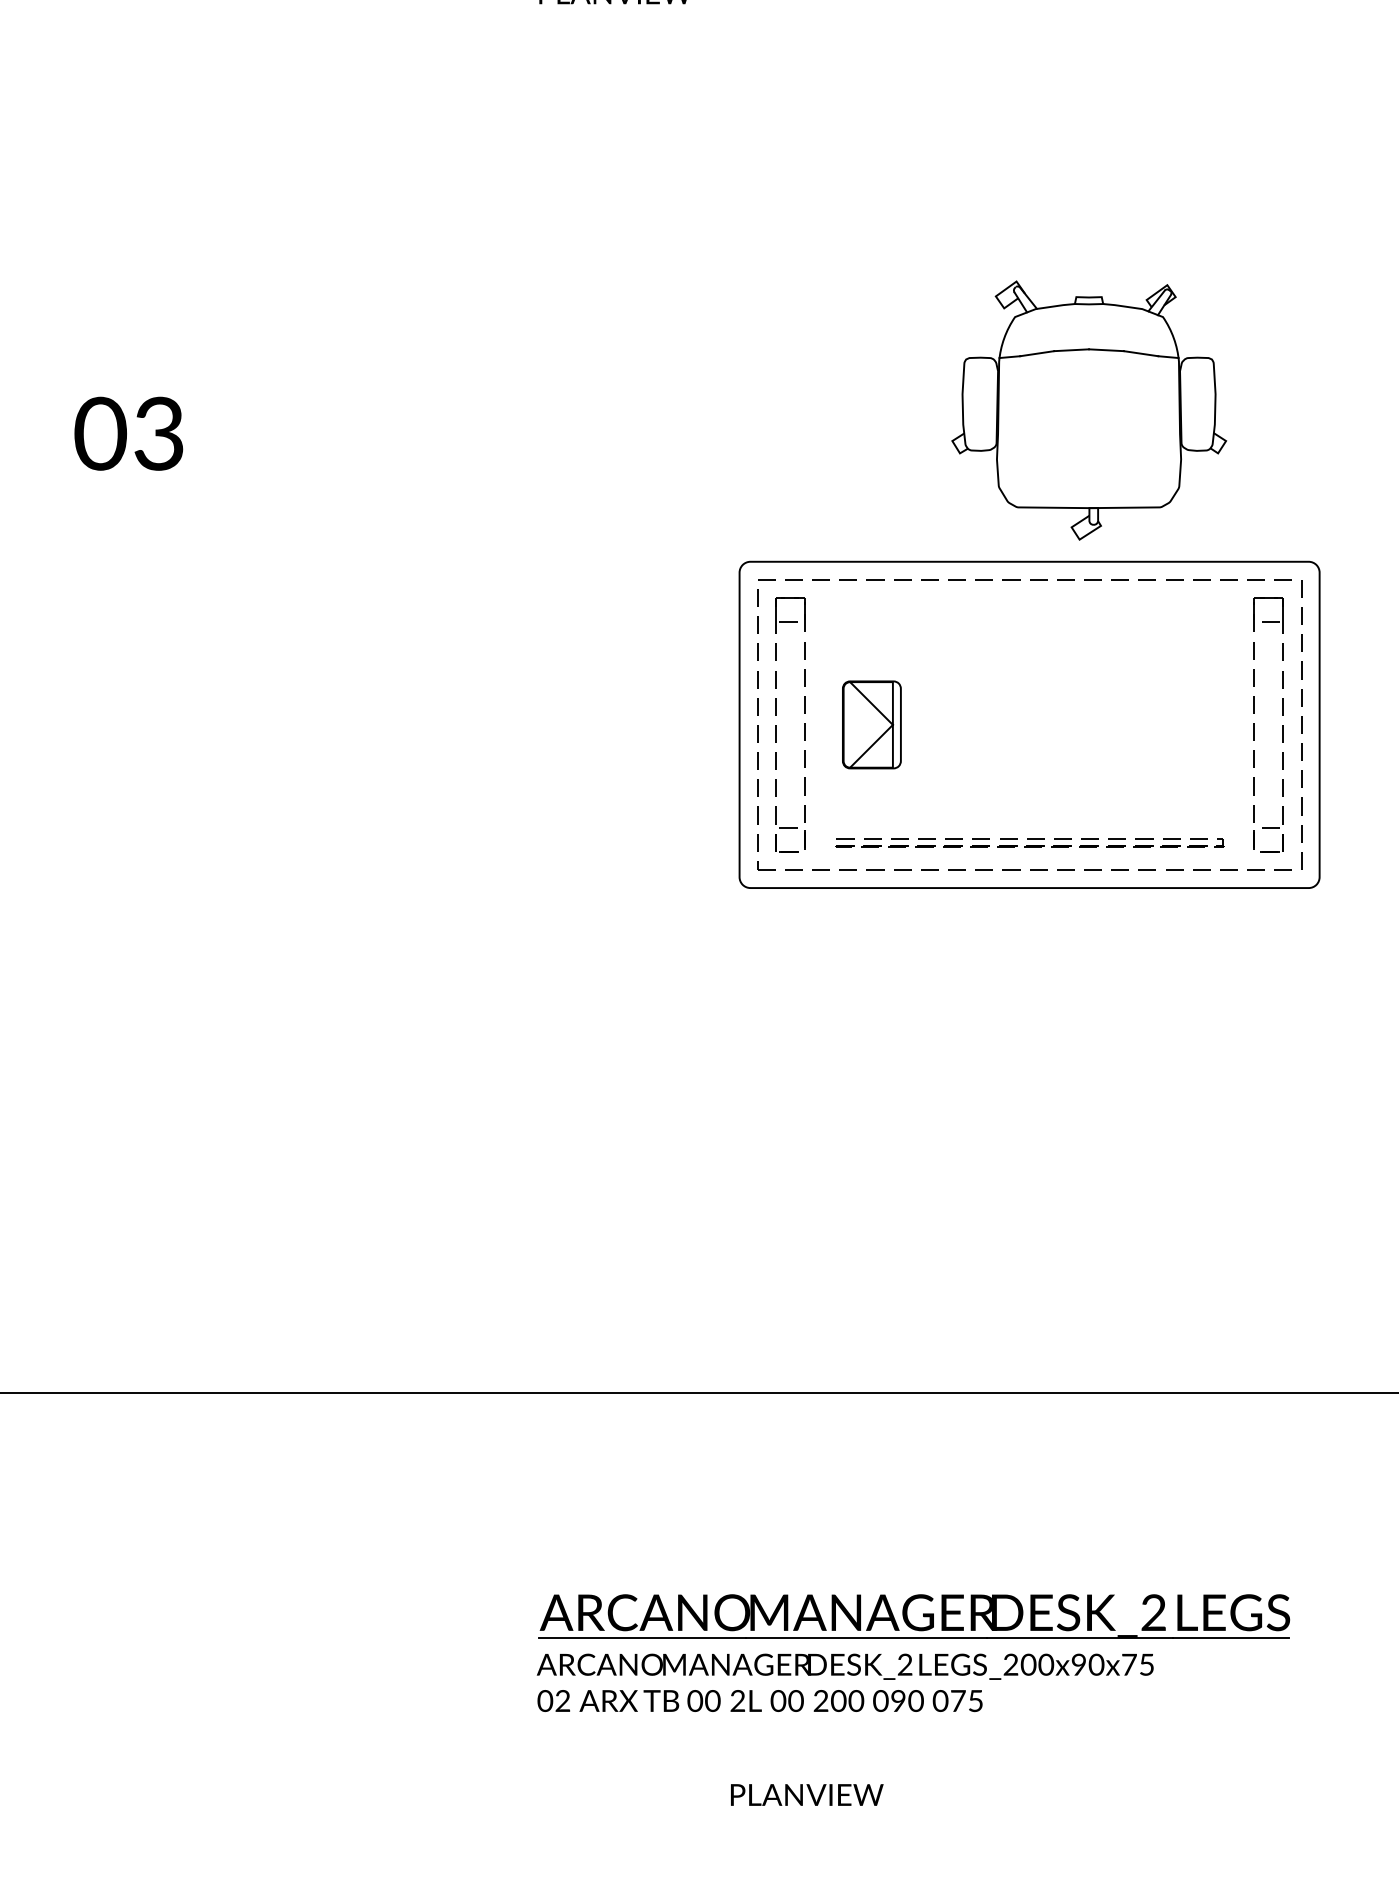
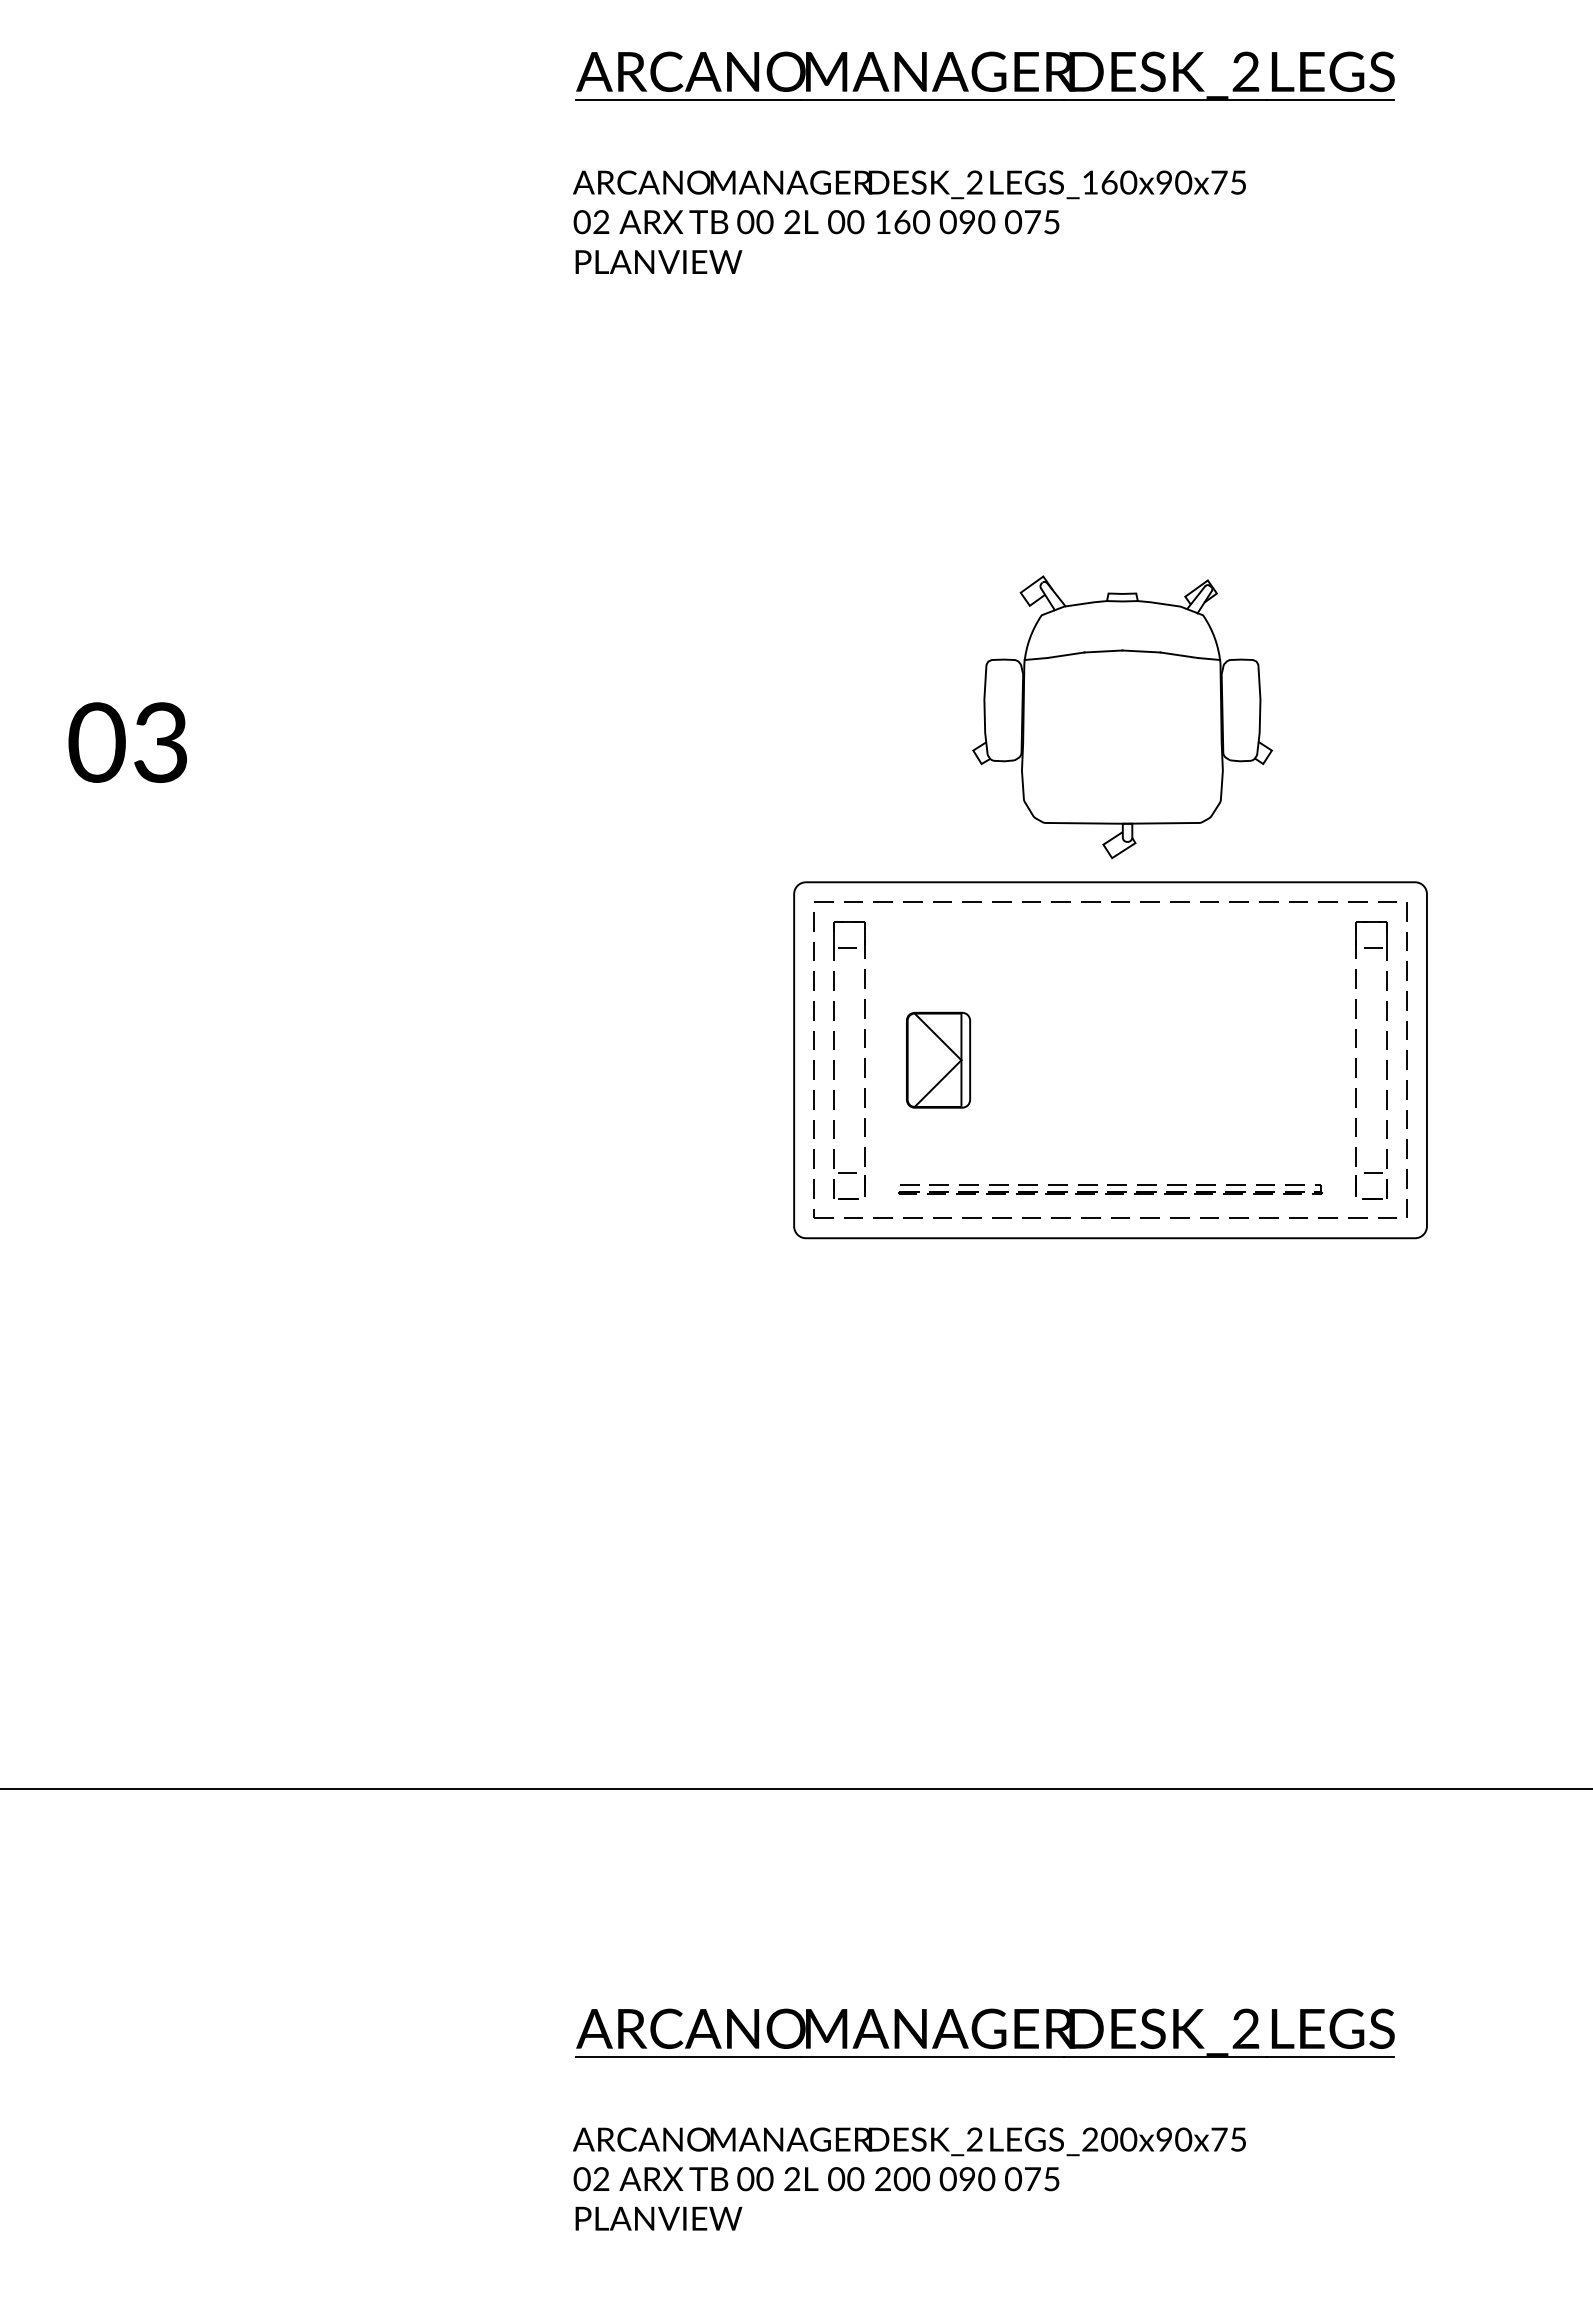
part: (1089, 410) -> (1122, 717), moved
text: (845, 1682) -> (909, 2159), moved
text: (806, 1794) -> (658, 2218), moved

